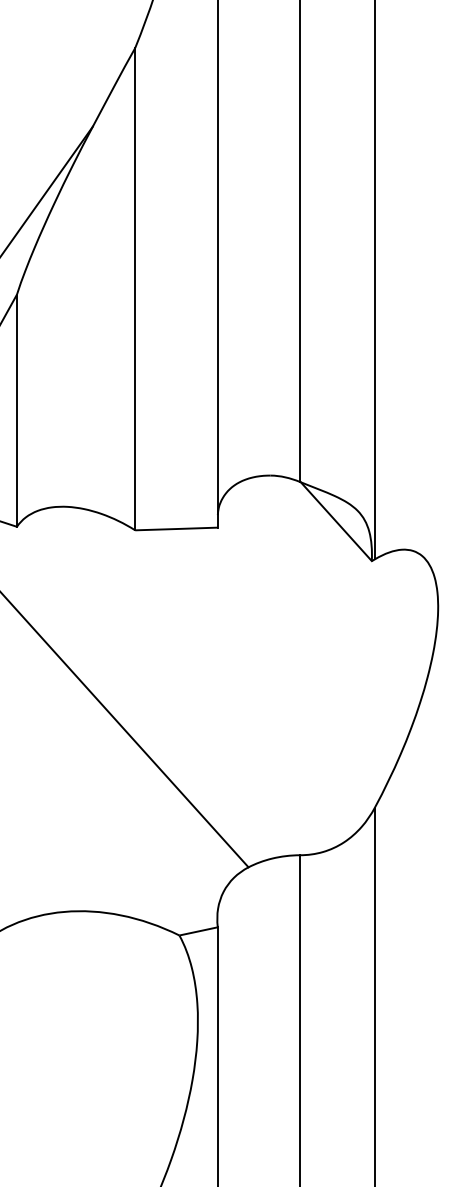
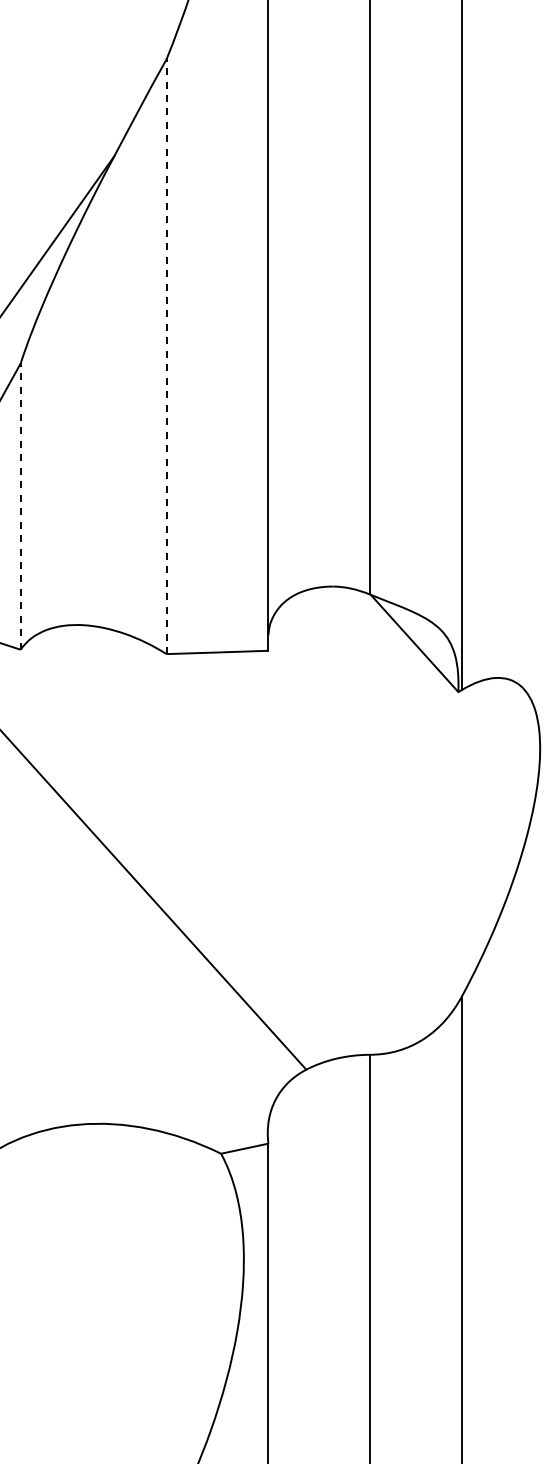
line: (135, 289) -> (166, 356), solid -> dashed
line: (16, 410) -> (20, 506), solid -> dashed

